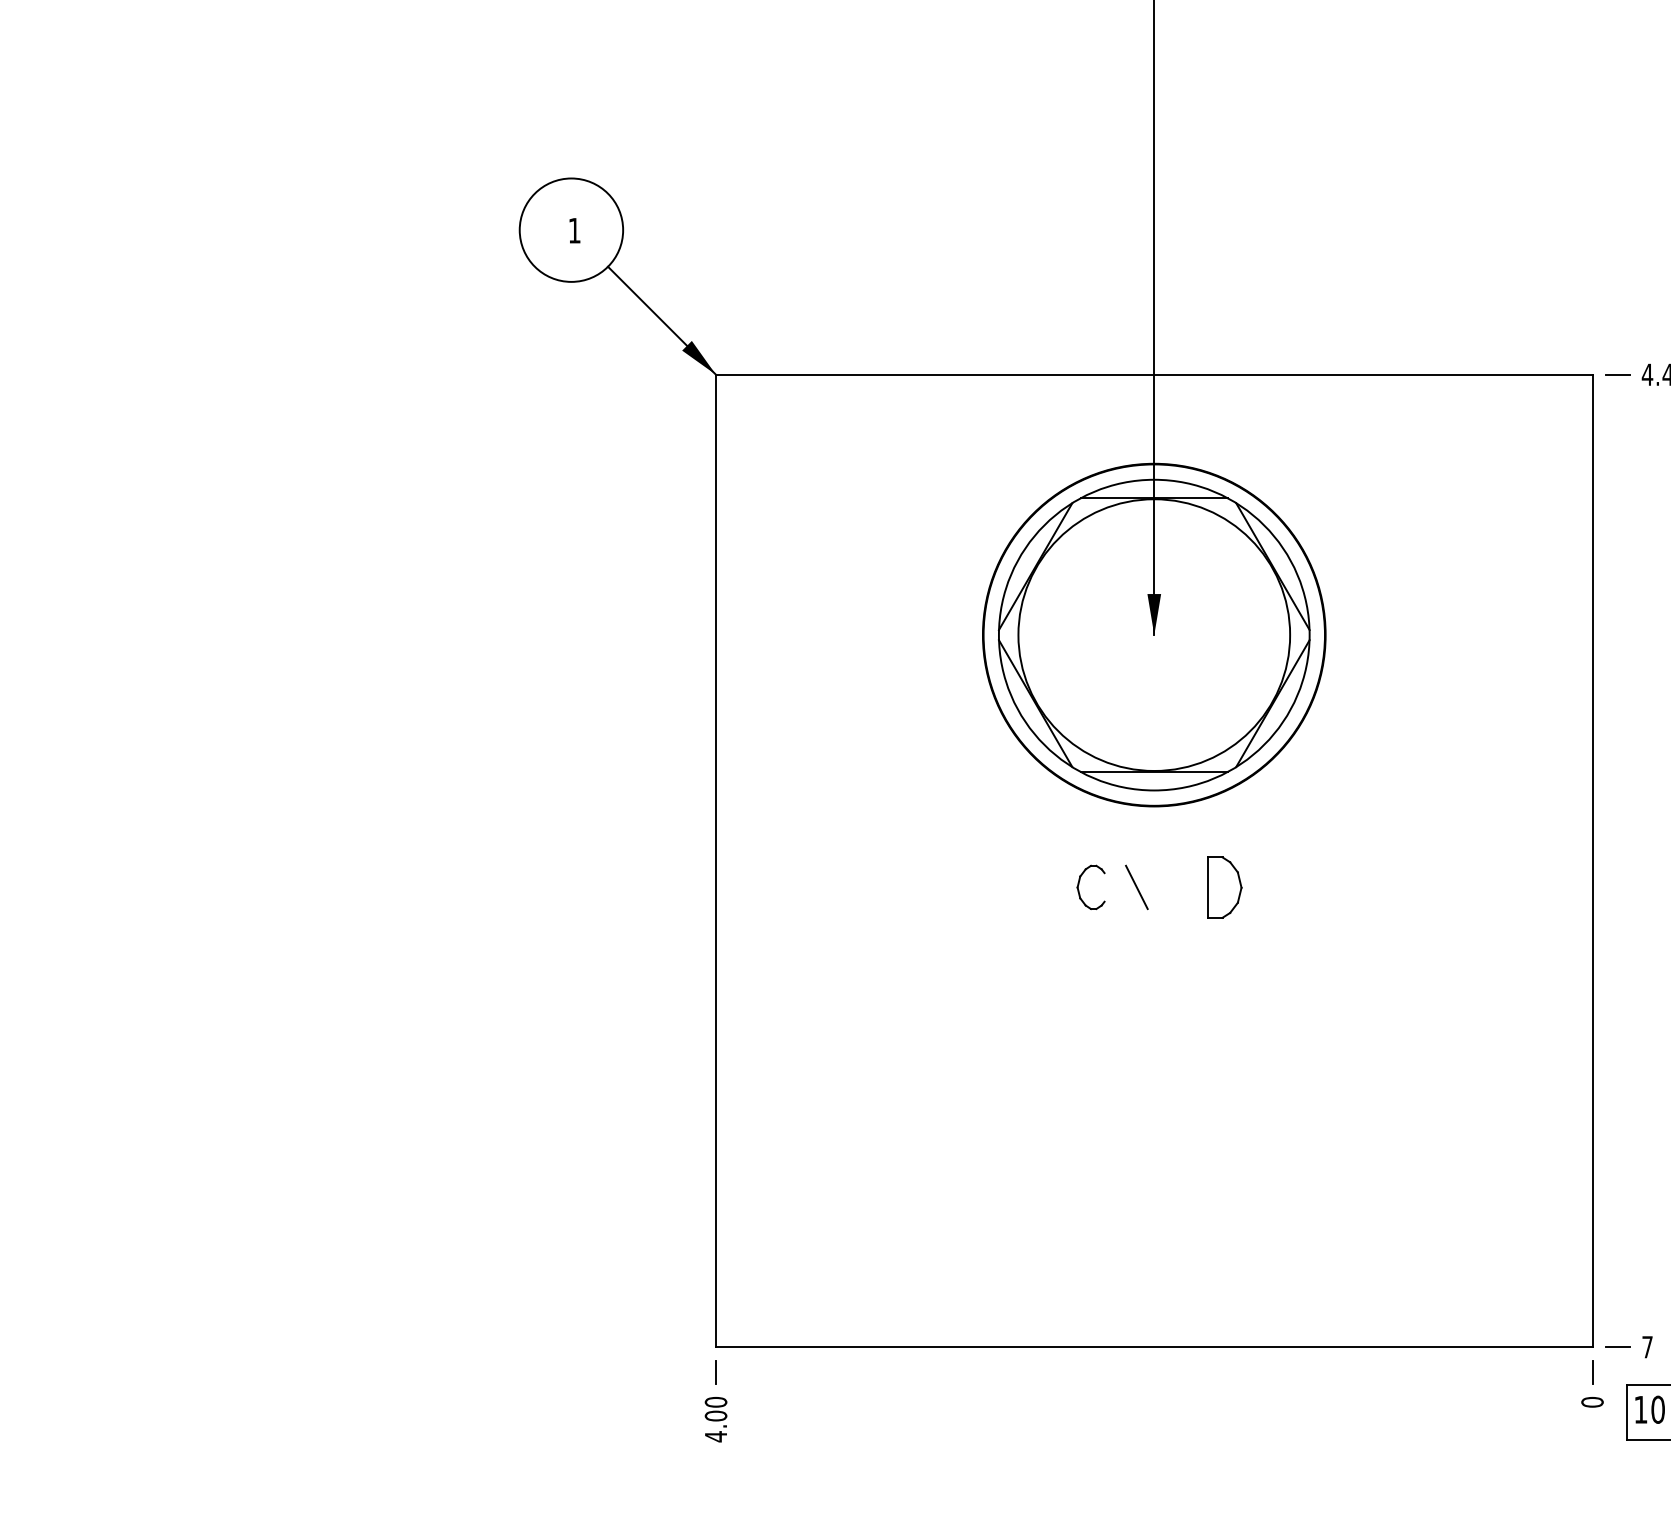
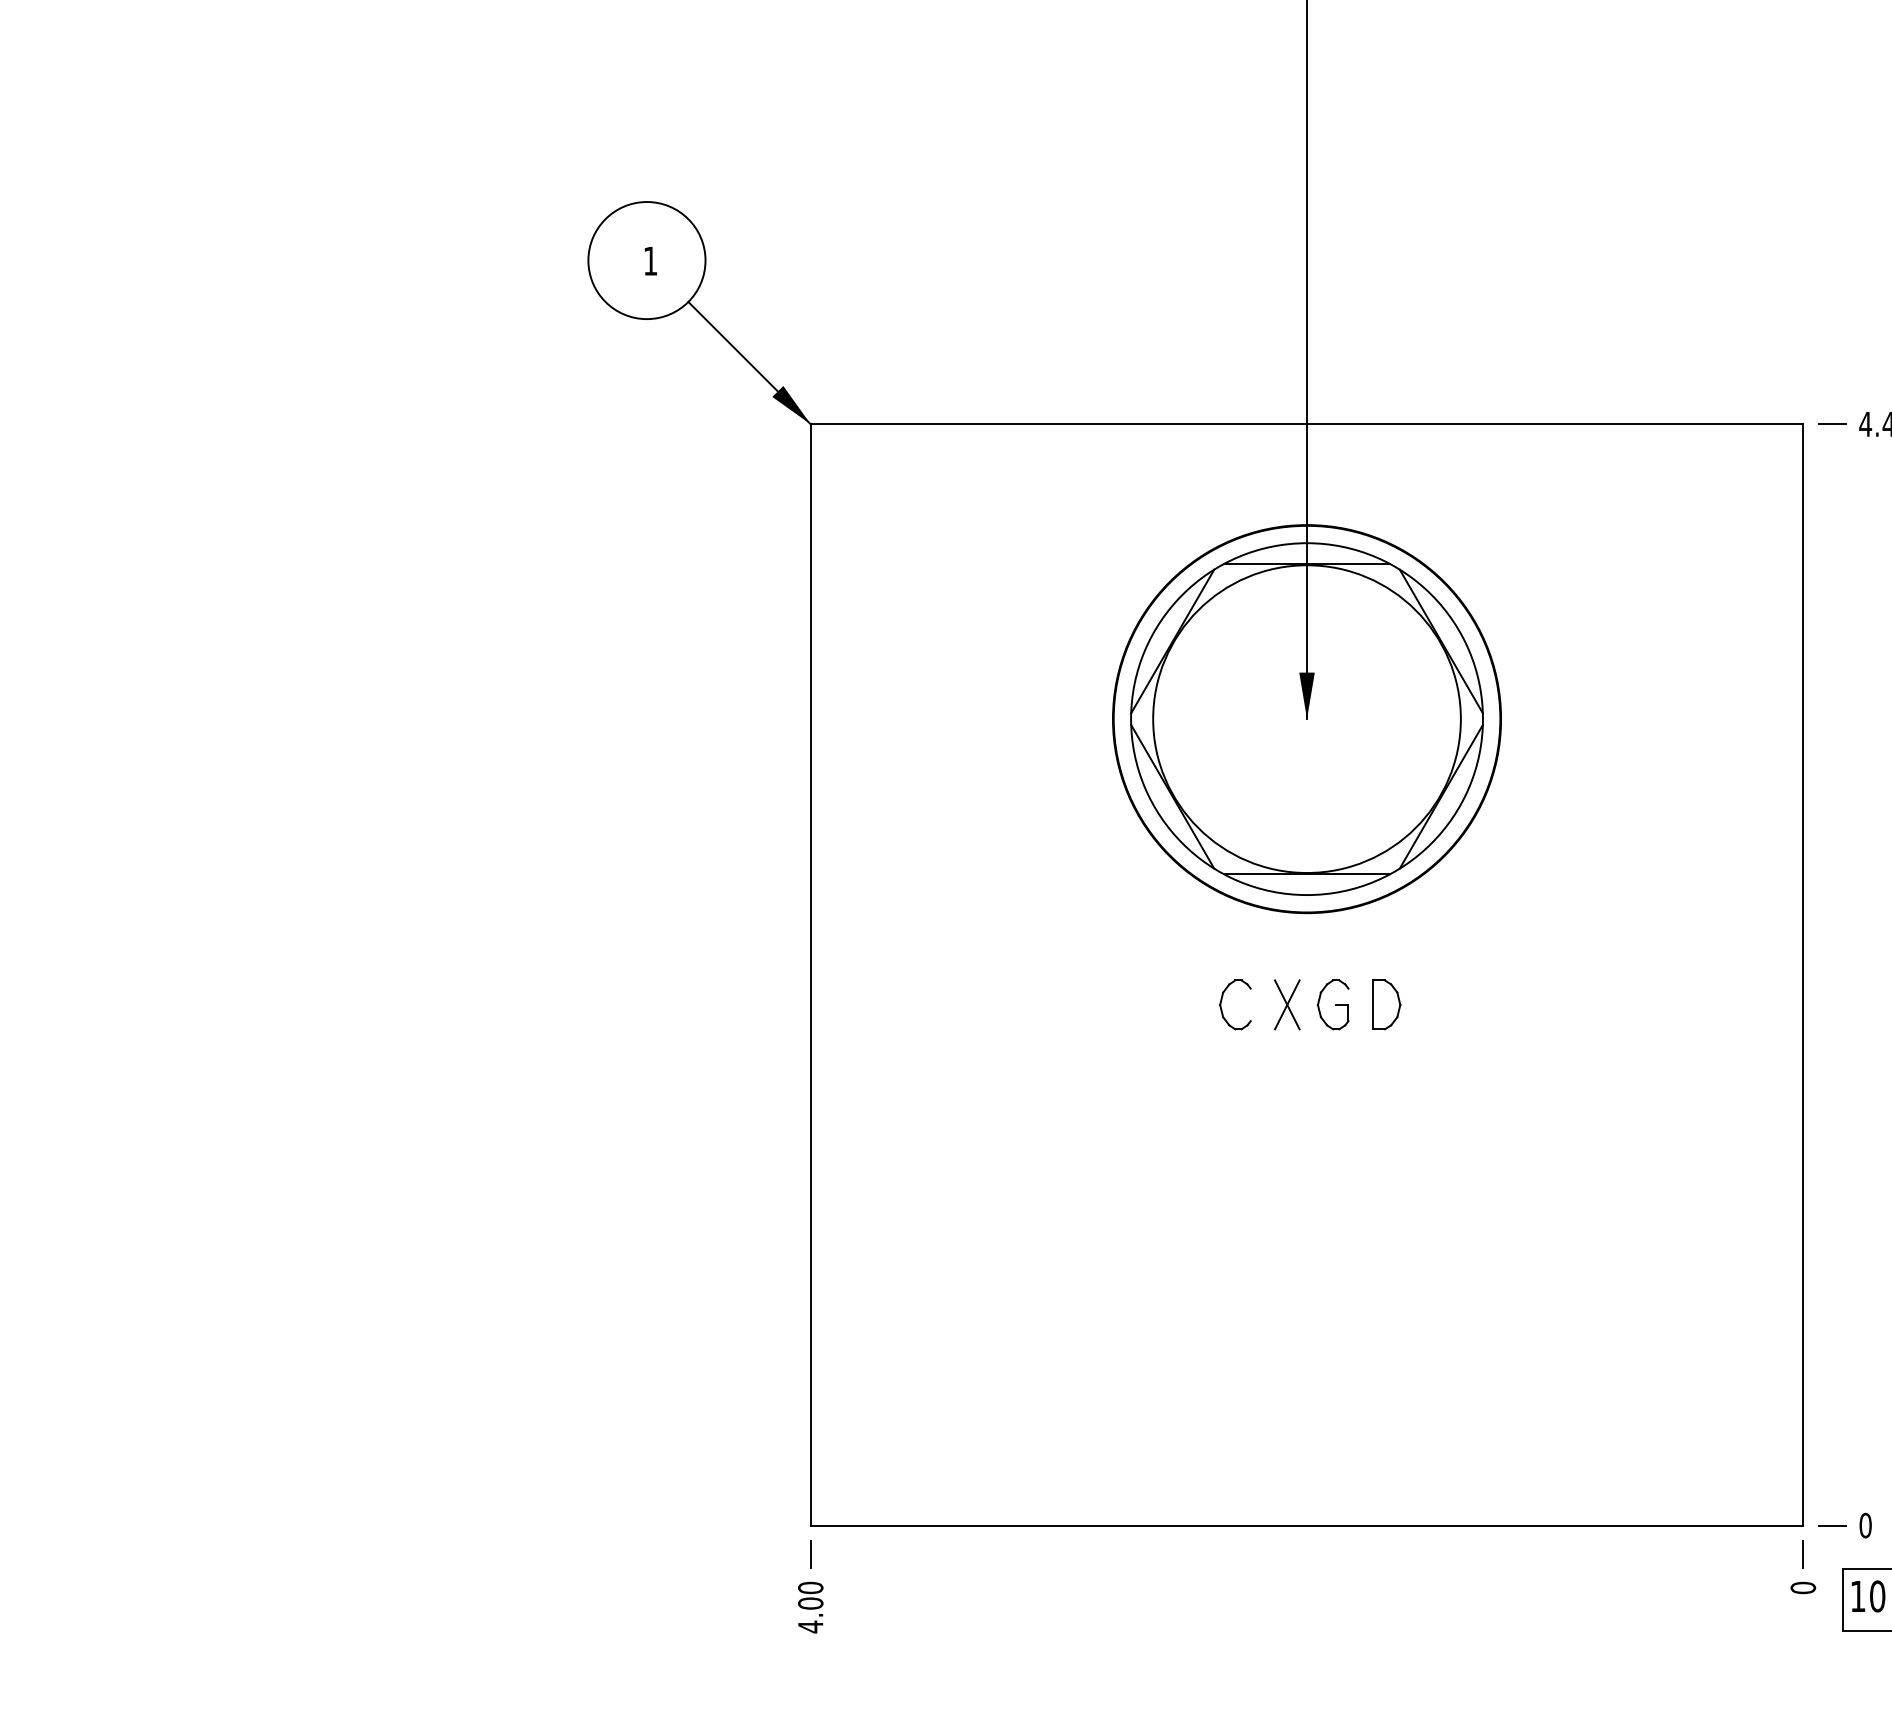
part: (1224, 886) -> (1386, 1003), size x0.71
line: (1136, 887) -> (1286, 1004), added
part: (1177, 887) -> (1333, 1004), added
text: (1647, 1347) -> (1865, 1525), 7 -> 0

